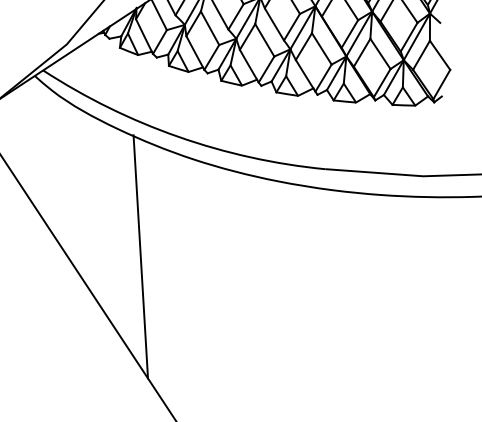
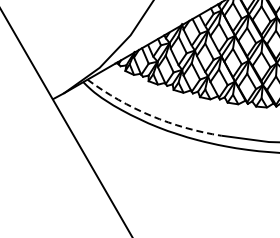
arc: (178, 136) -> (151, 115), solid -> dashed
line: (140, 255) -> (129, 172), removed

